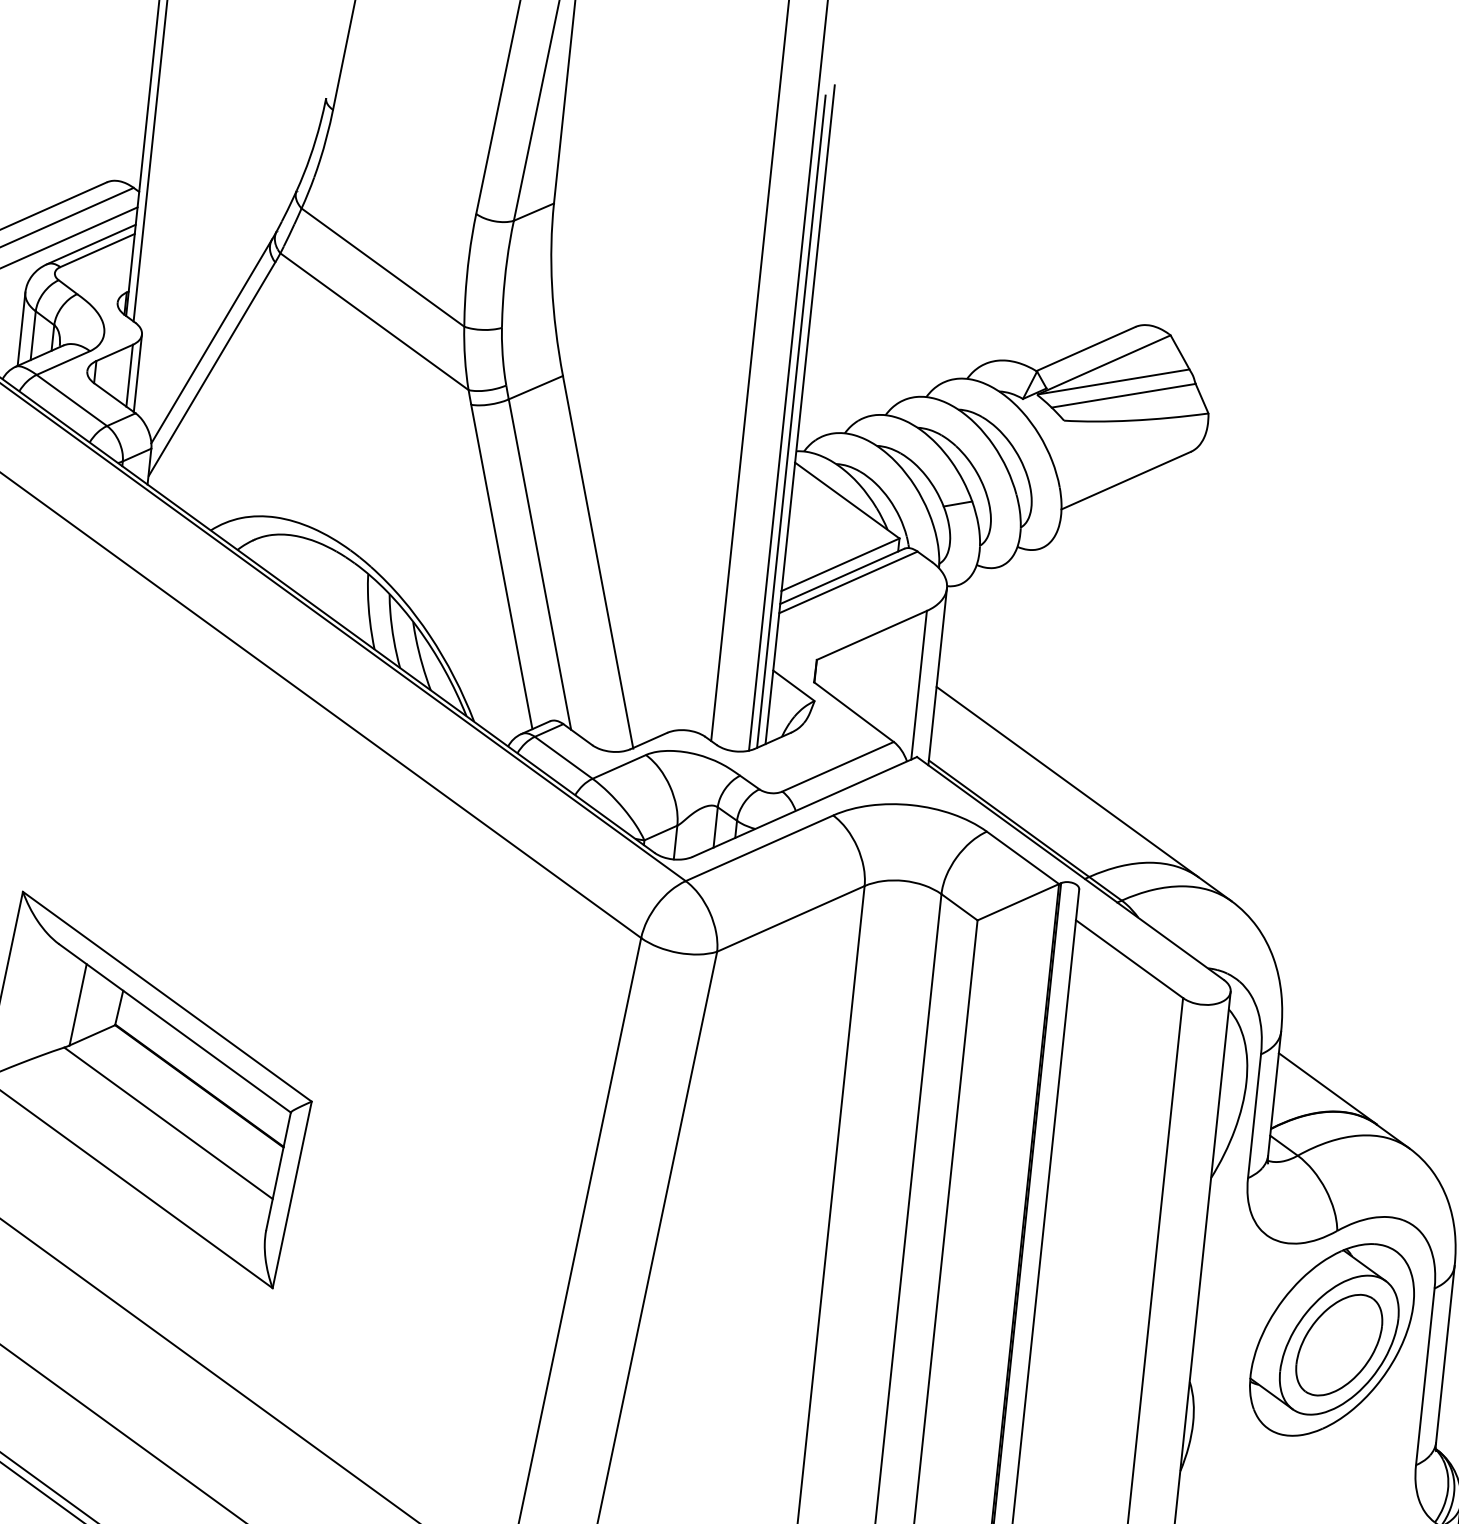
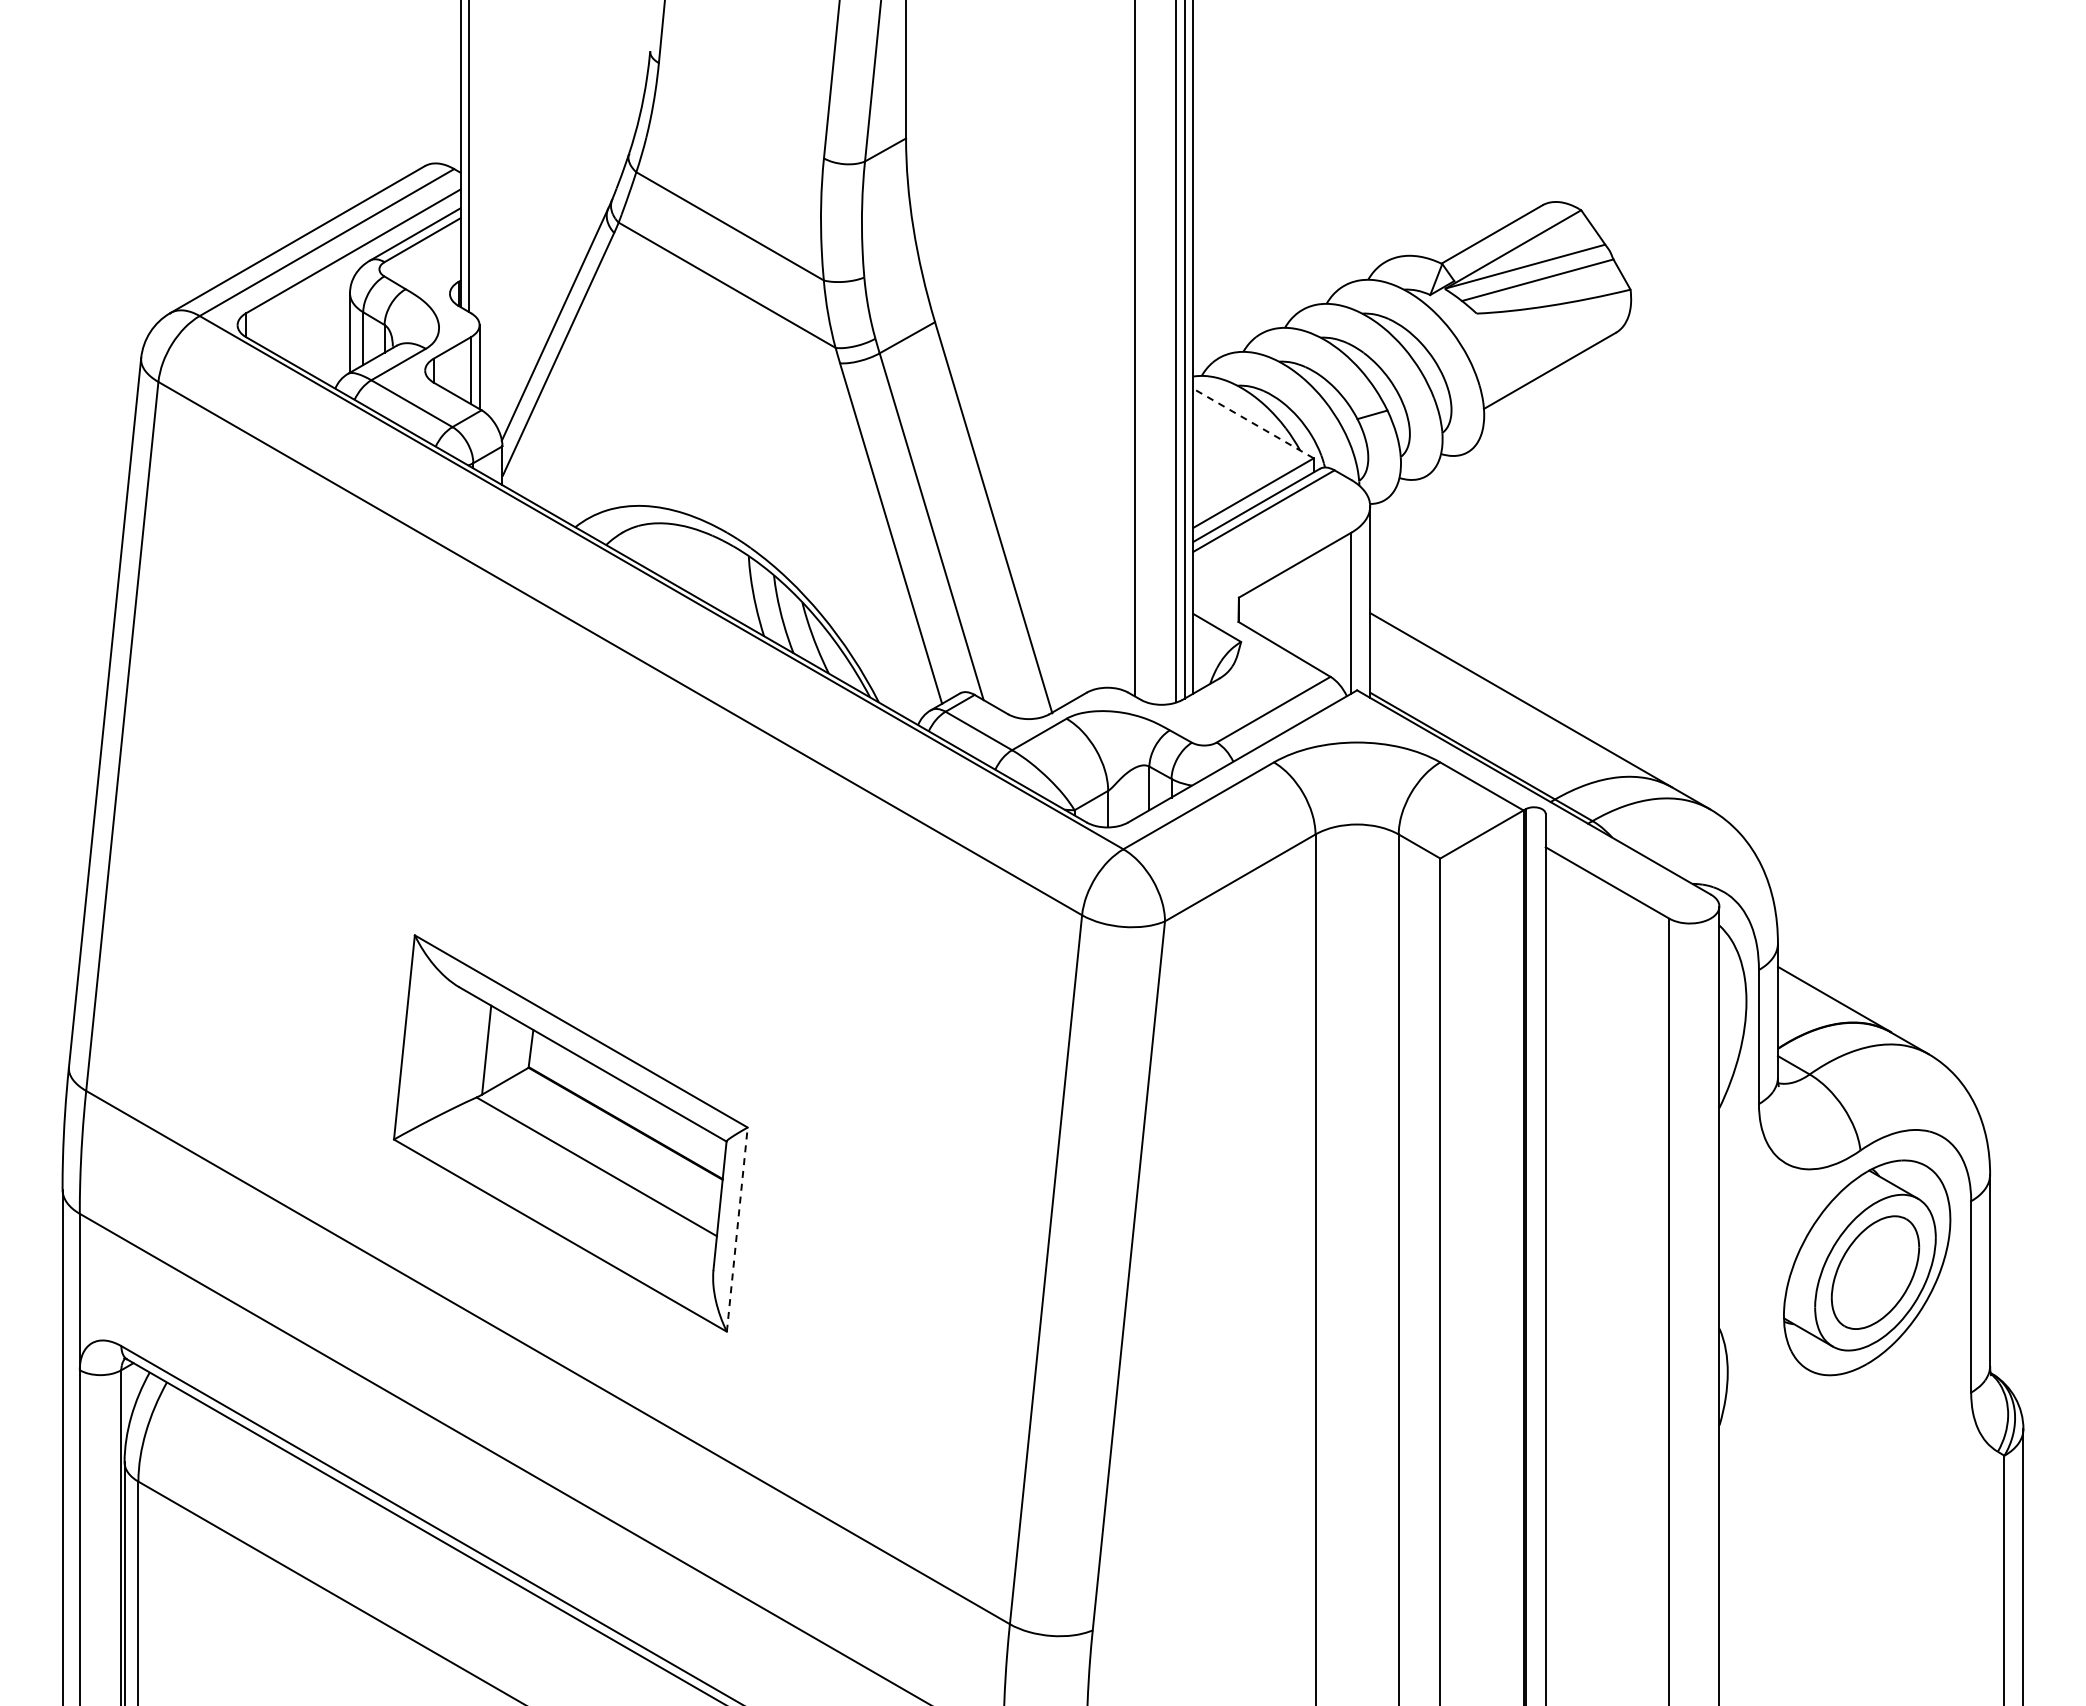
line: (847, 500) -> (1253, 423), solid -> dashed
line: (292, 1194) -> (737, 1229), solid -> dashed

